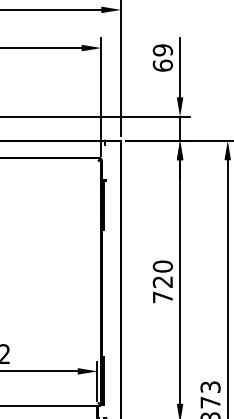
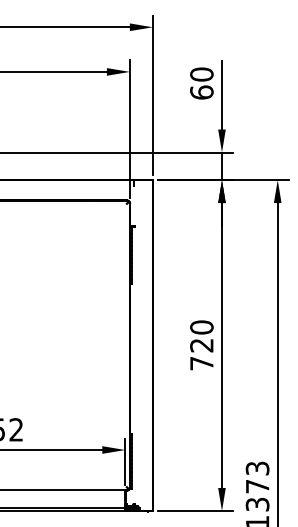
text: (162, 50) -> (201, 74), 69 -> 60

